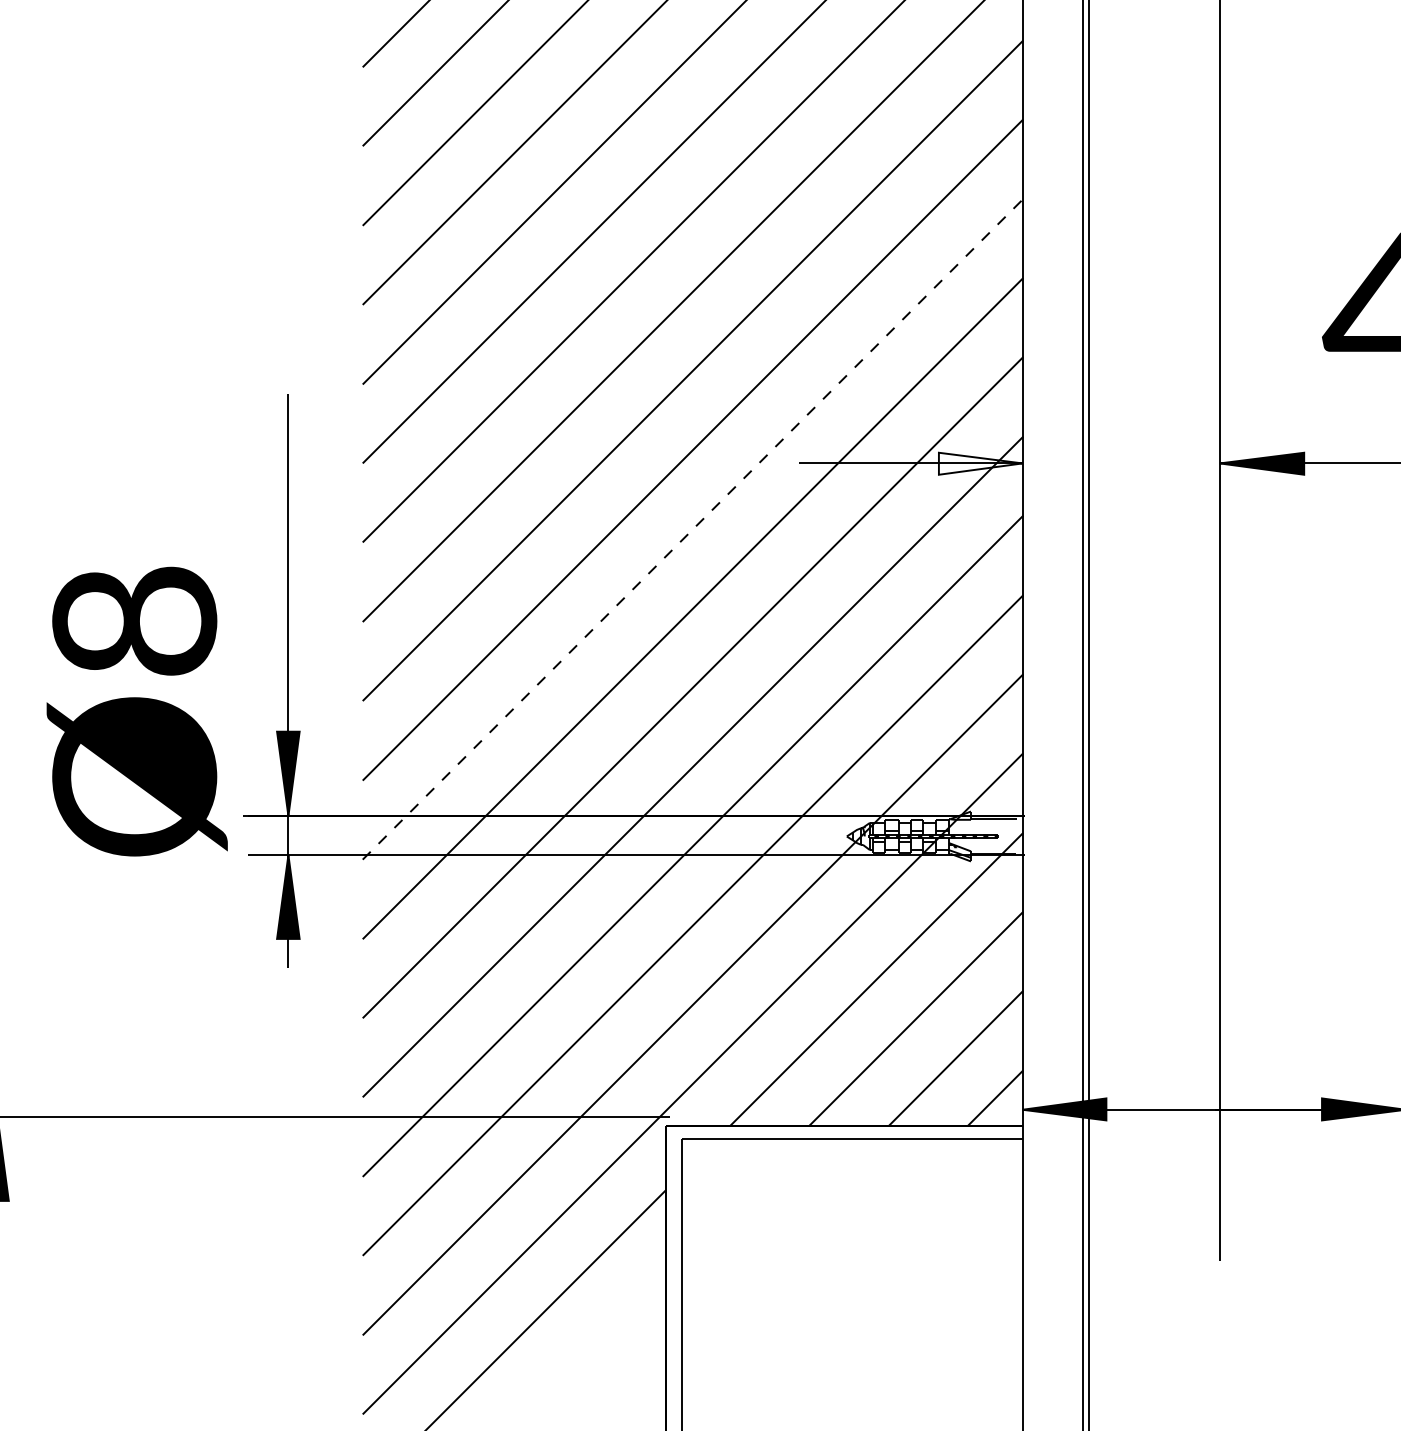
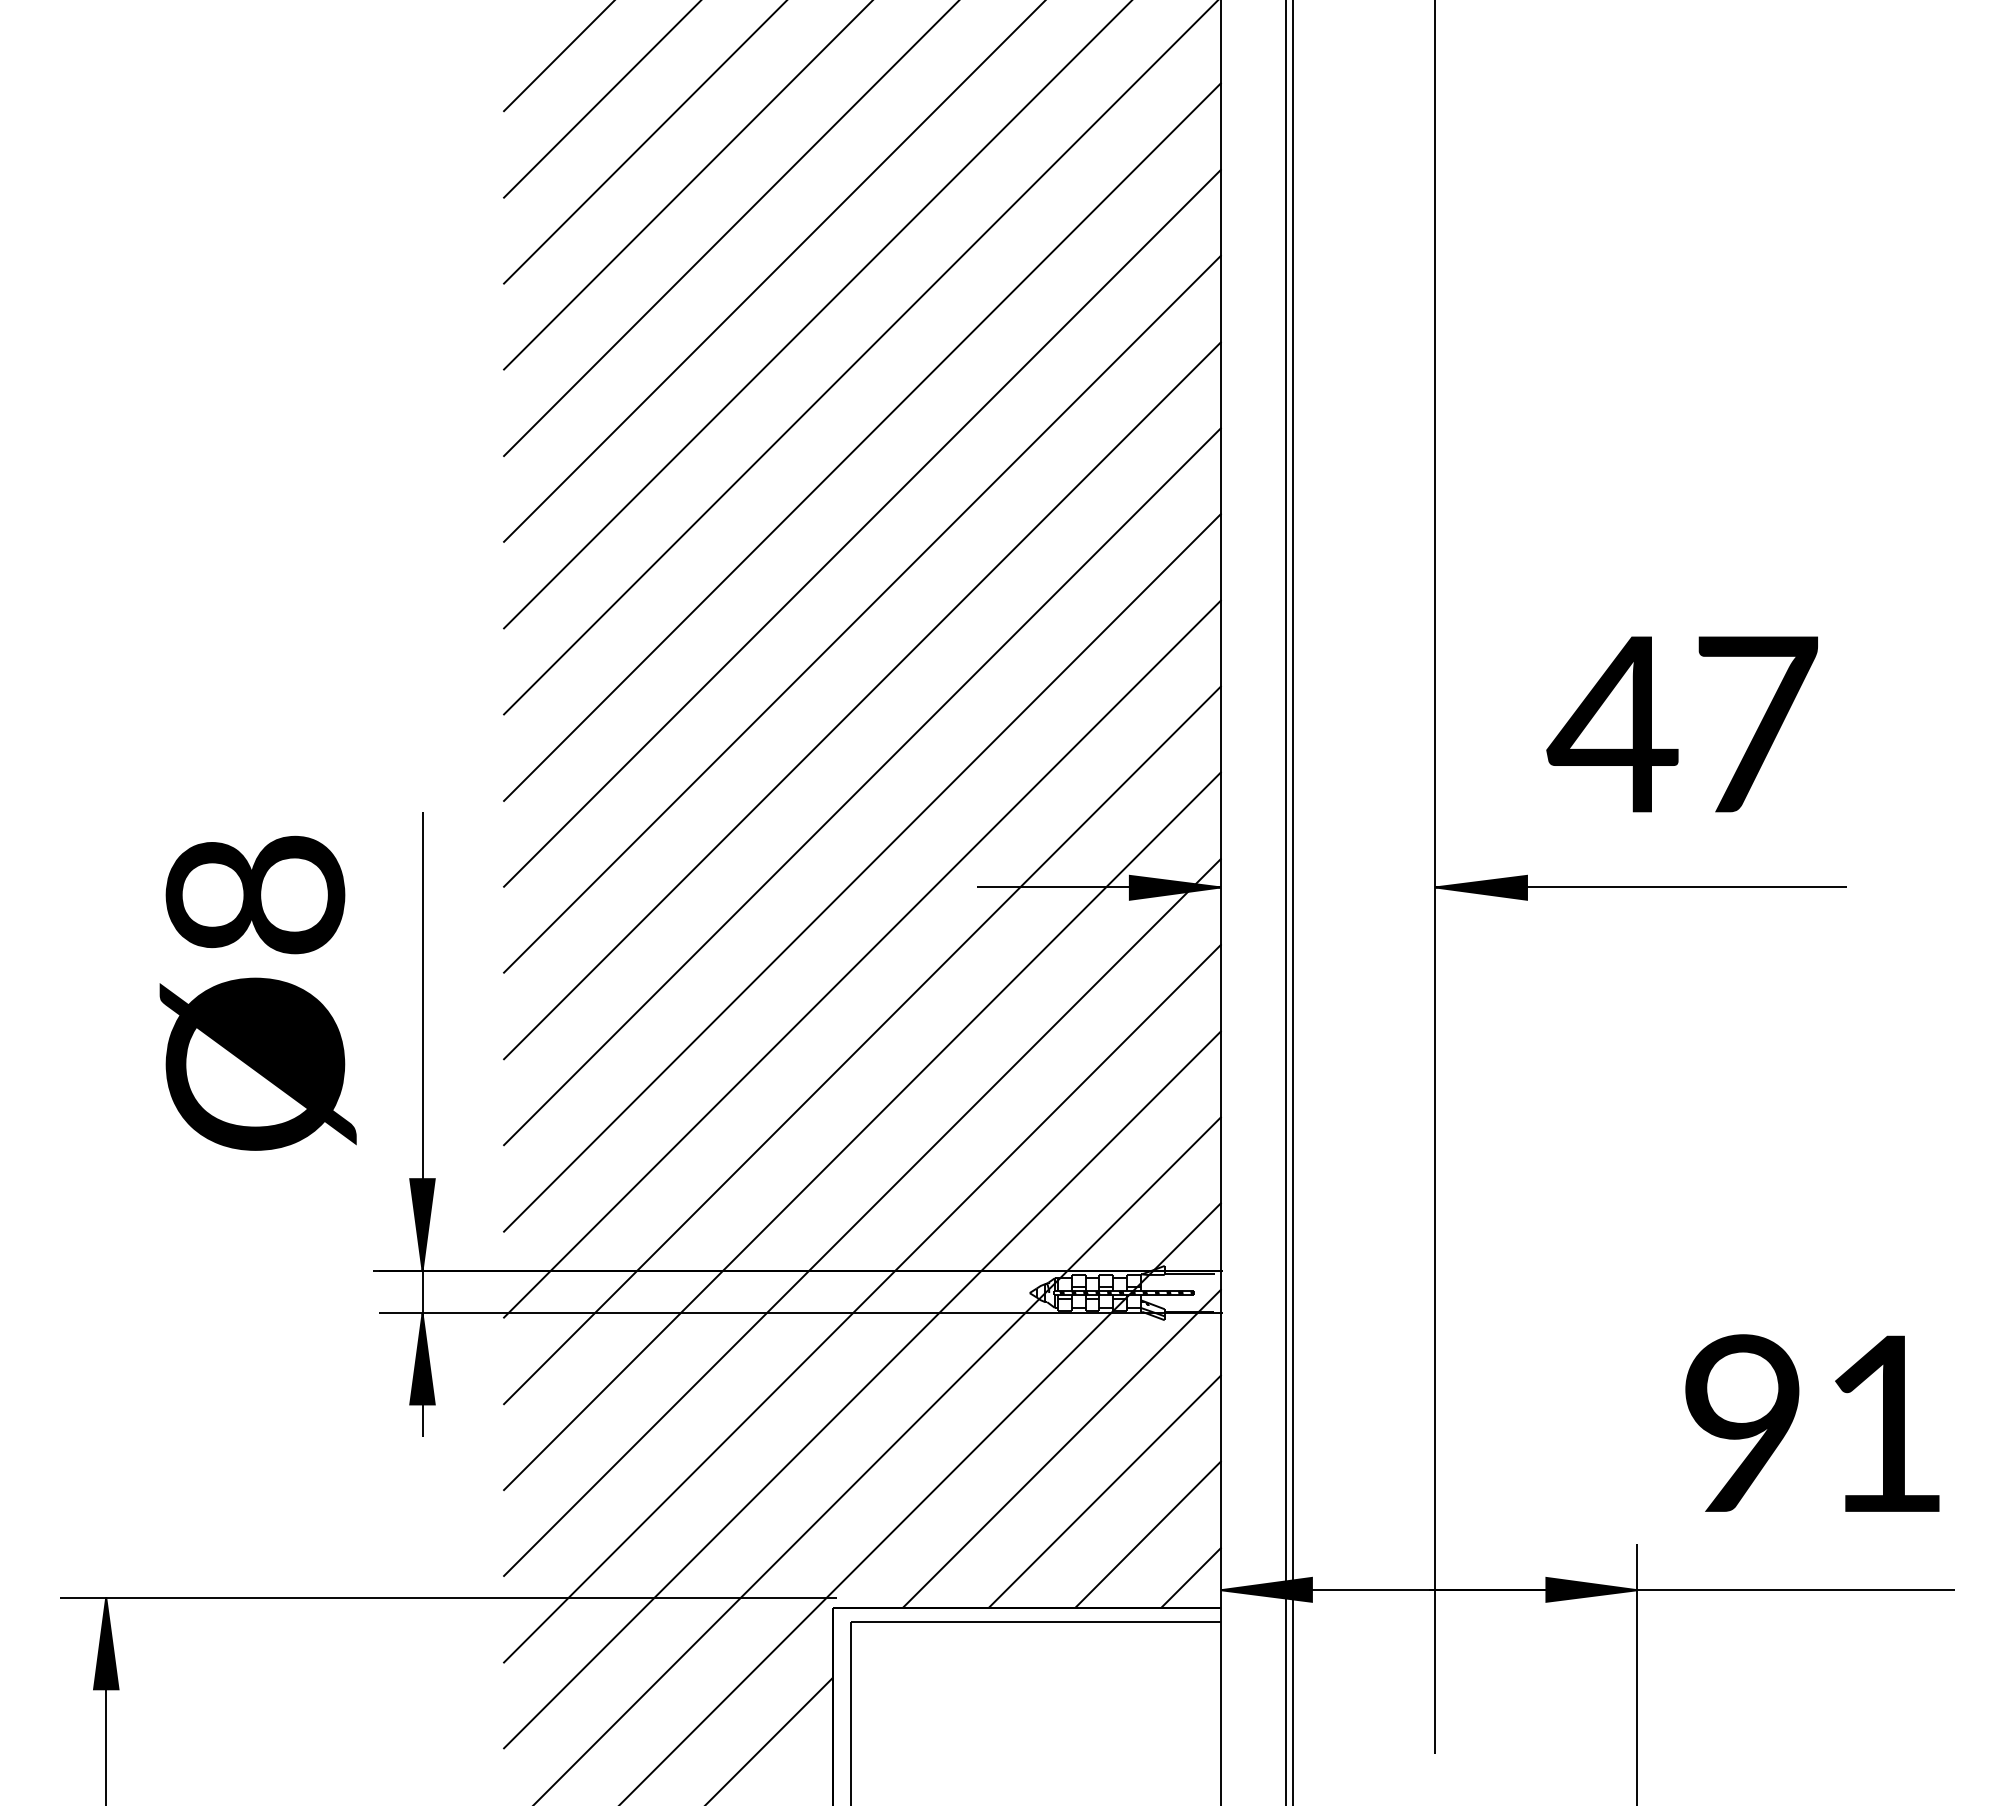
fill: (979, 463) -> (1174, 887), added
line: (693, 529) -> (862, 959), dashed -> solid
text: (136, 710) -> (257, 992), moved

